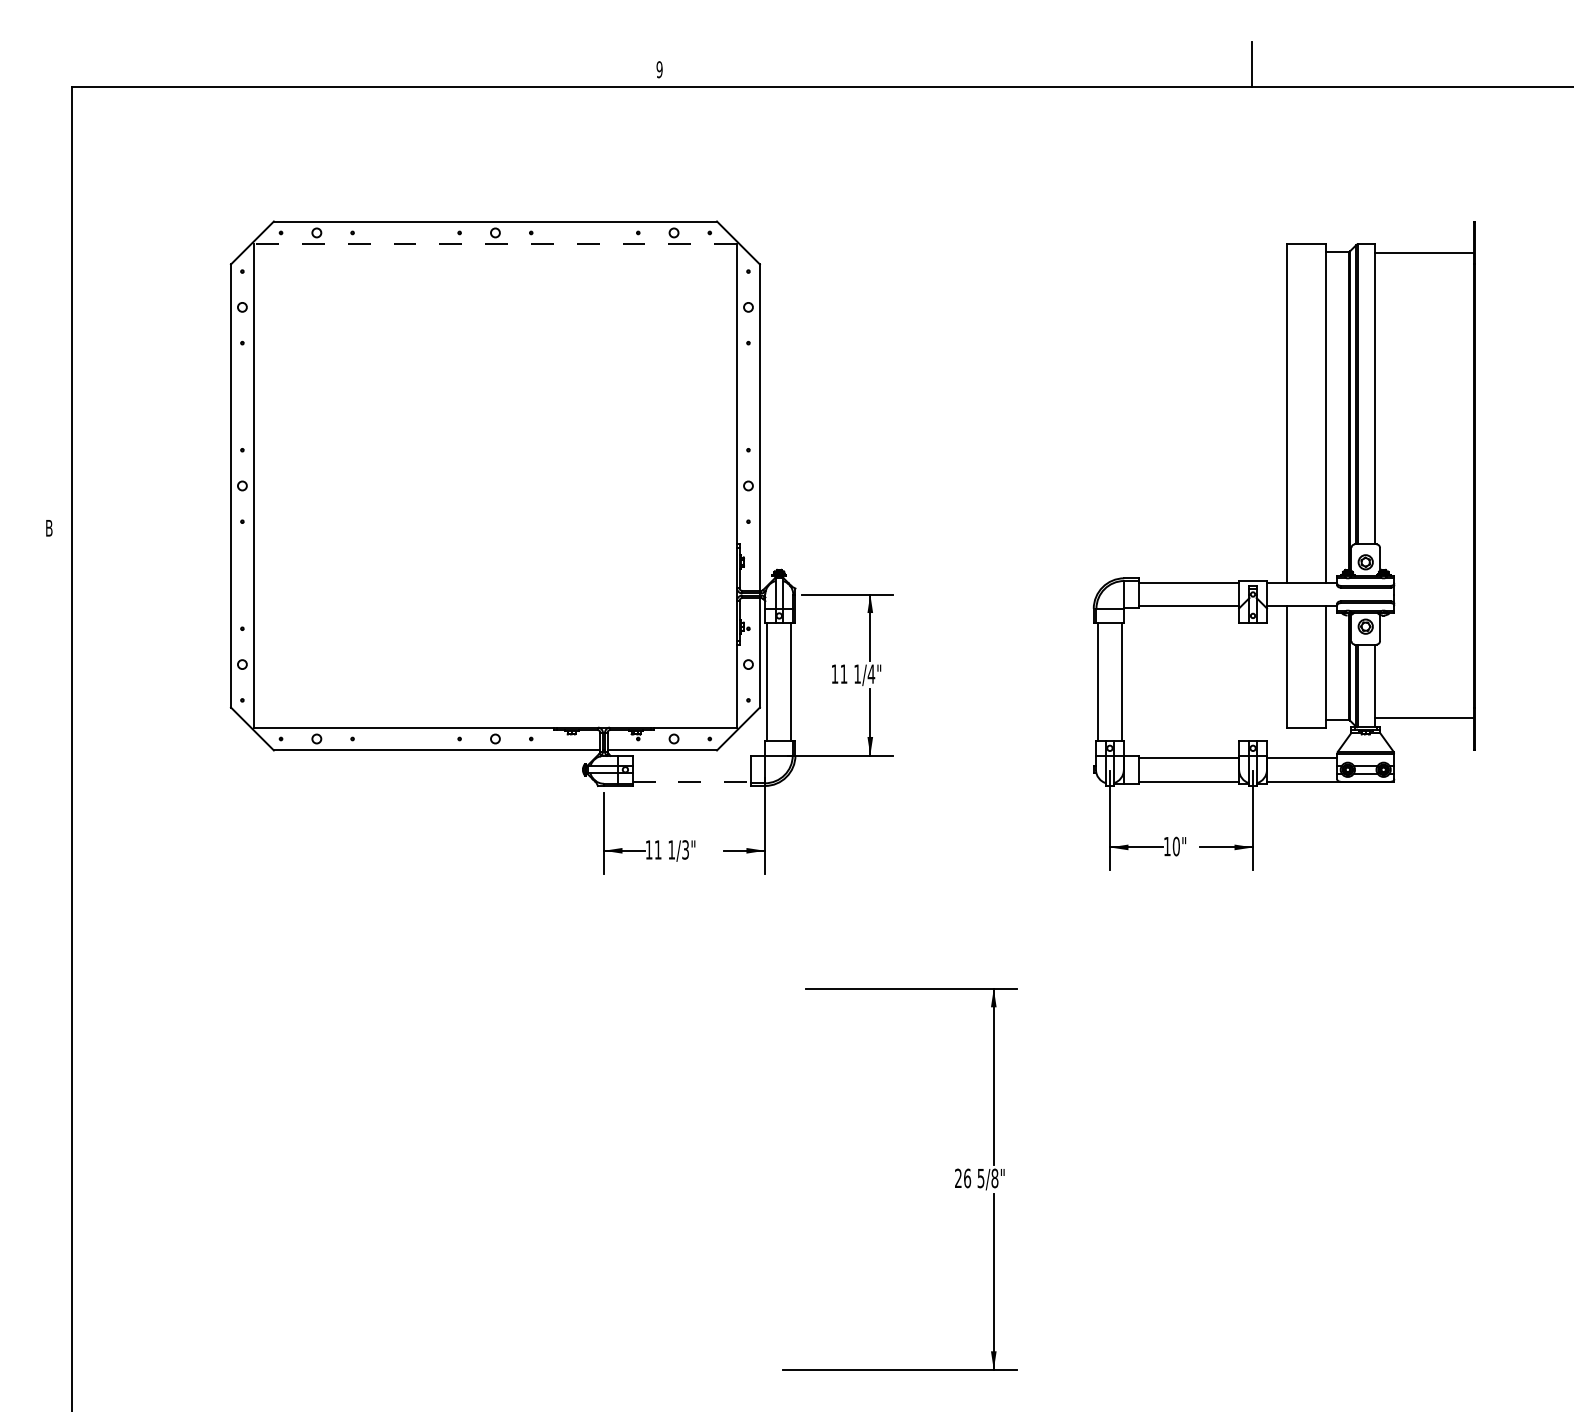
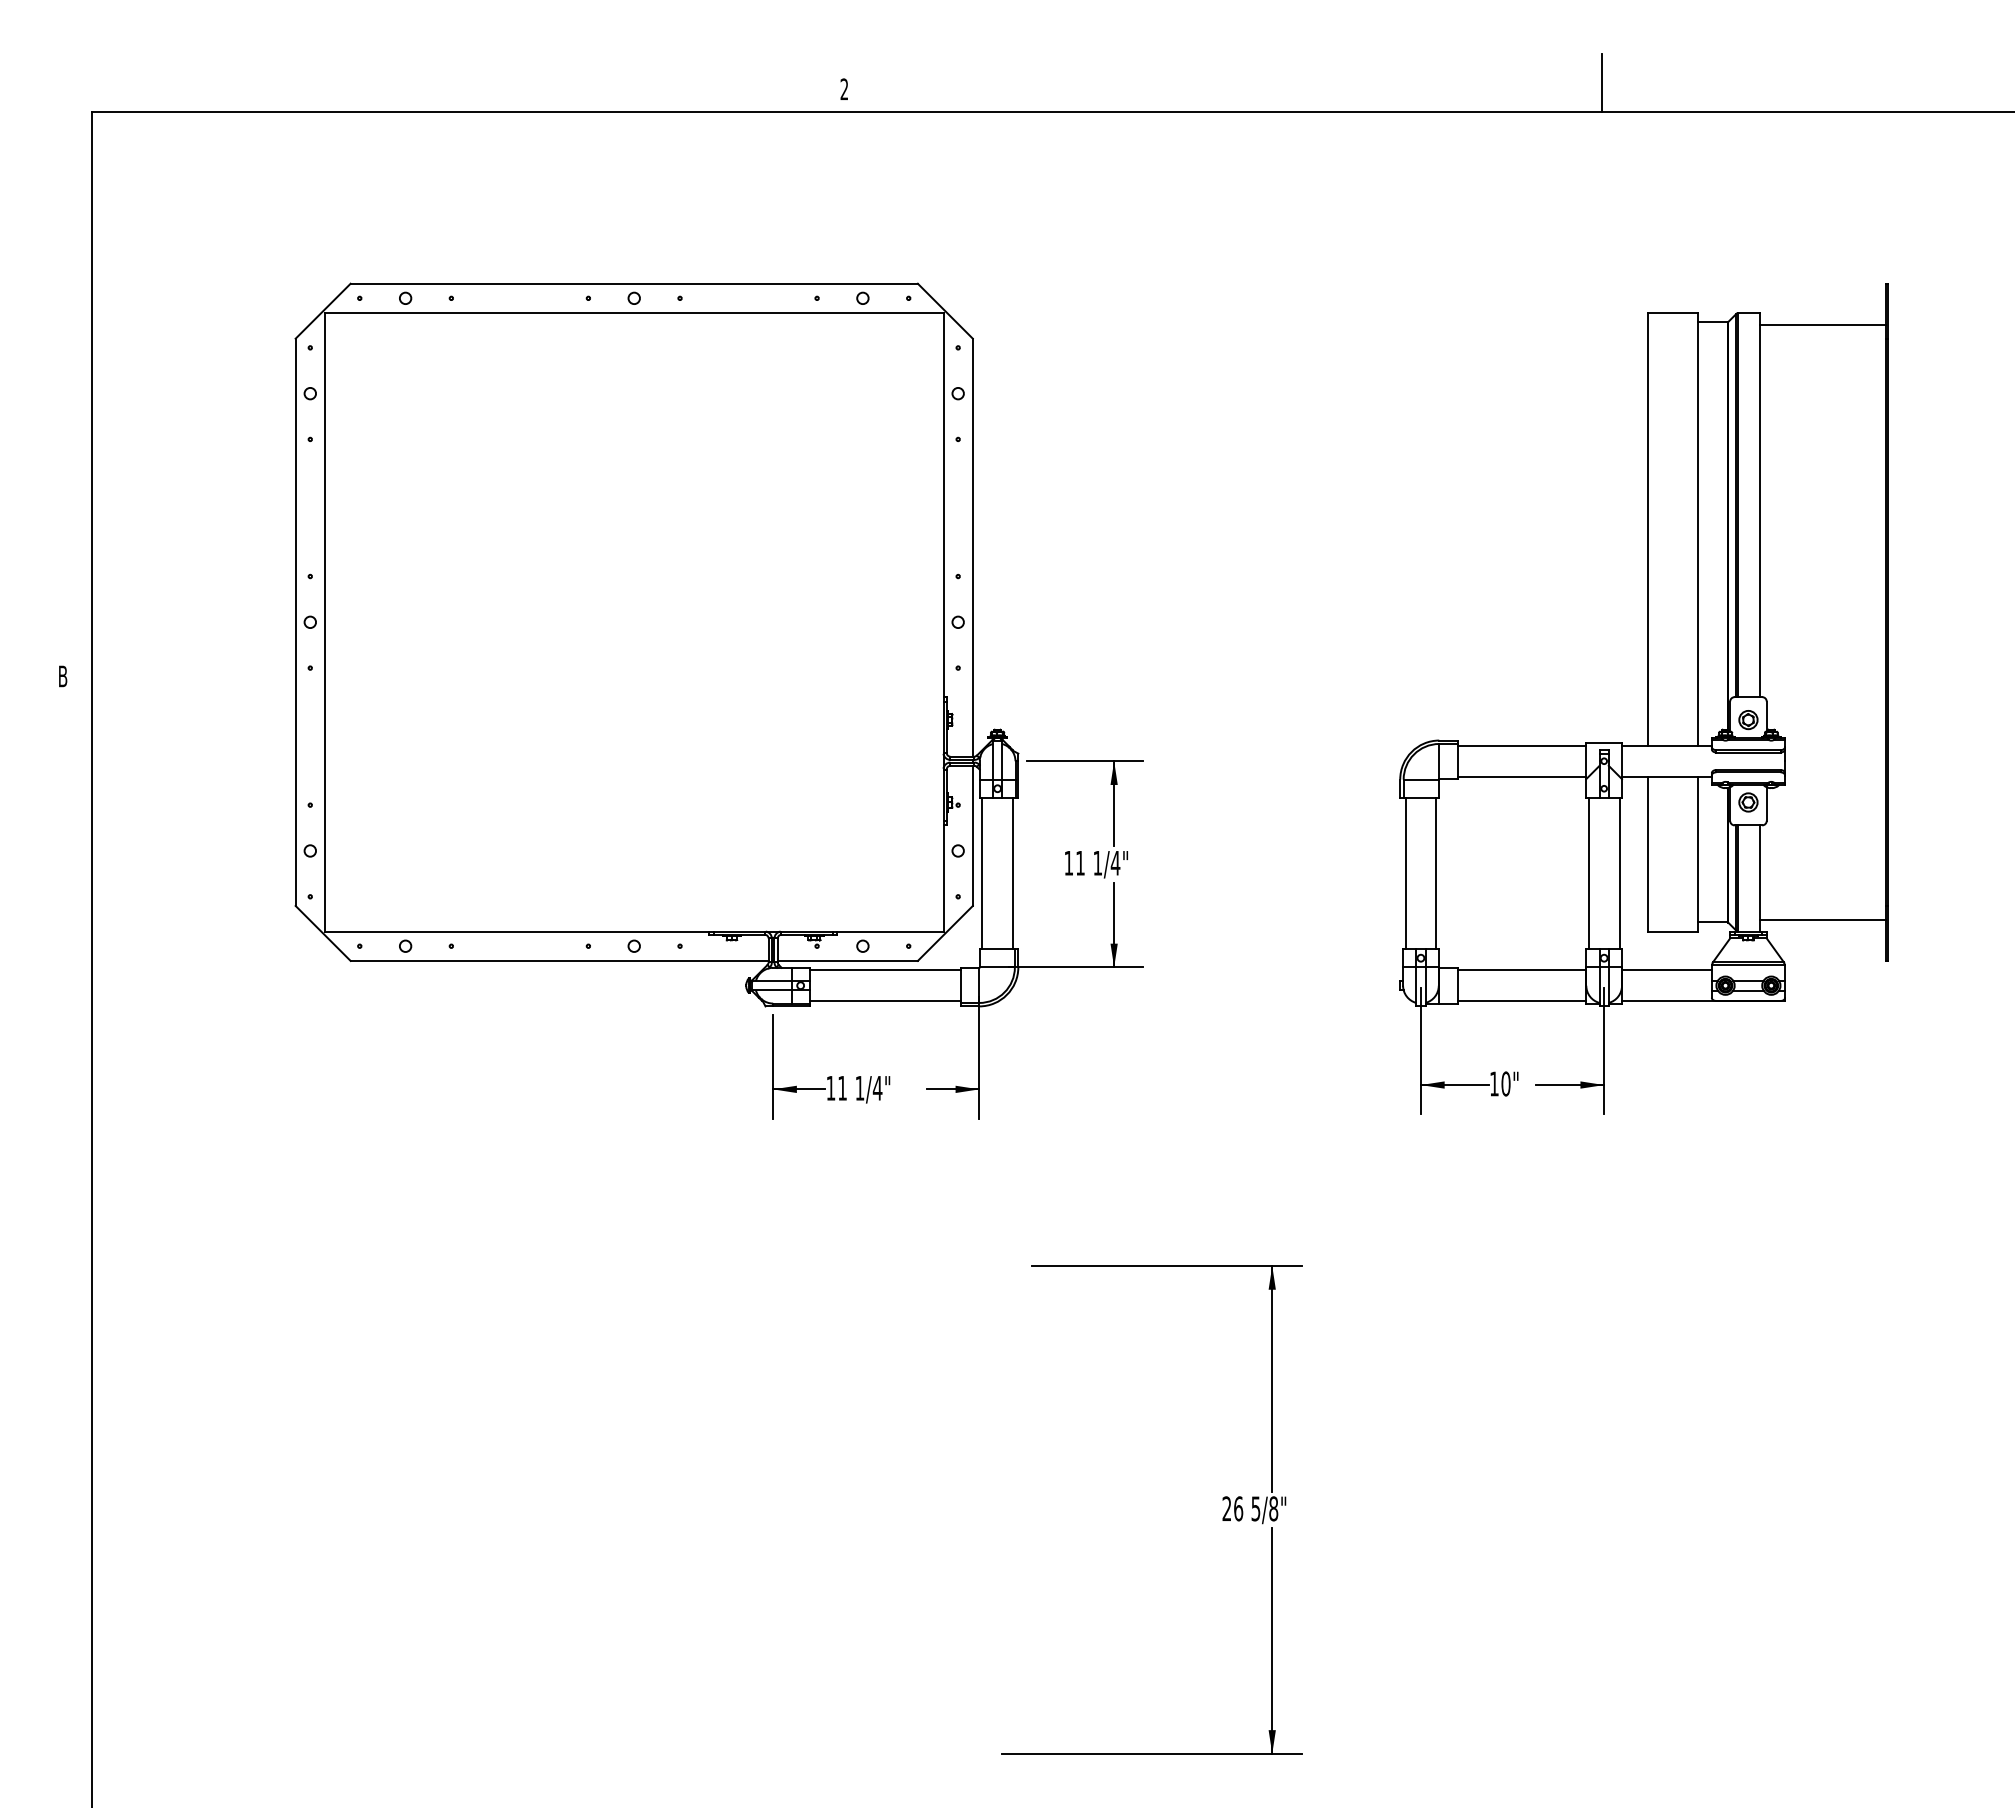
text: (659, 69) -> (844, 89), 9 -> 2
line: (494, 244) -> (633, 313), dashed -> solid
line: (1240, 682) -> (1588, 873), added
line: (1265, 682) -> (1619, 873), added
line: (690, 757) -> (884, 970), added
line: (691, 782) -> (885, 1001), dashed -> solid
text: (685, 849) -> (877, 1087), 1/3" -> 1/4"

